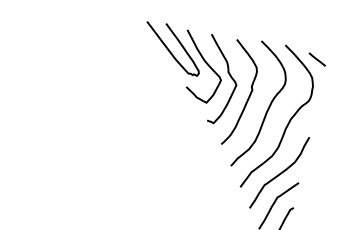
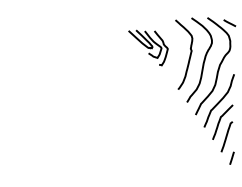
part: (188, 72) -> (148, 47), size x0.6

